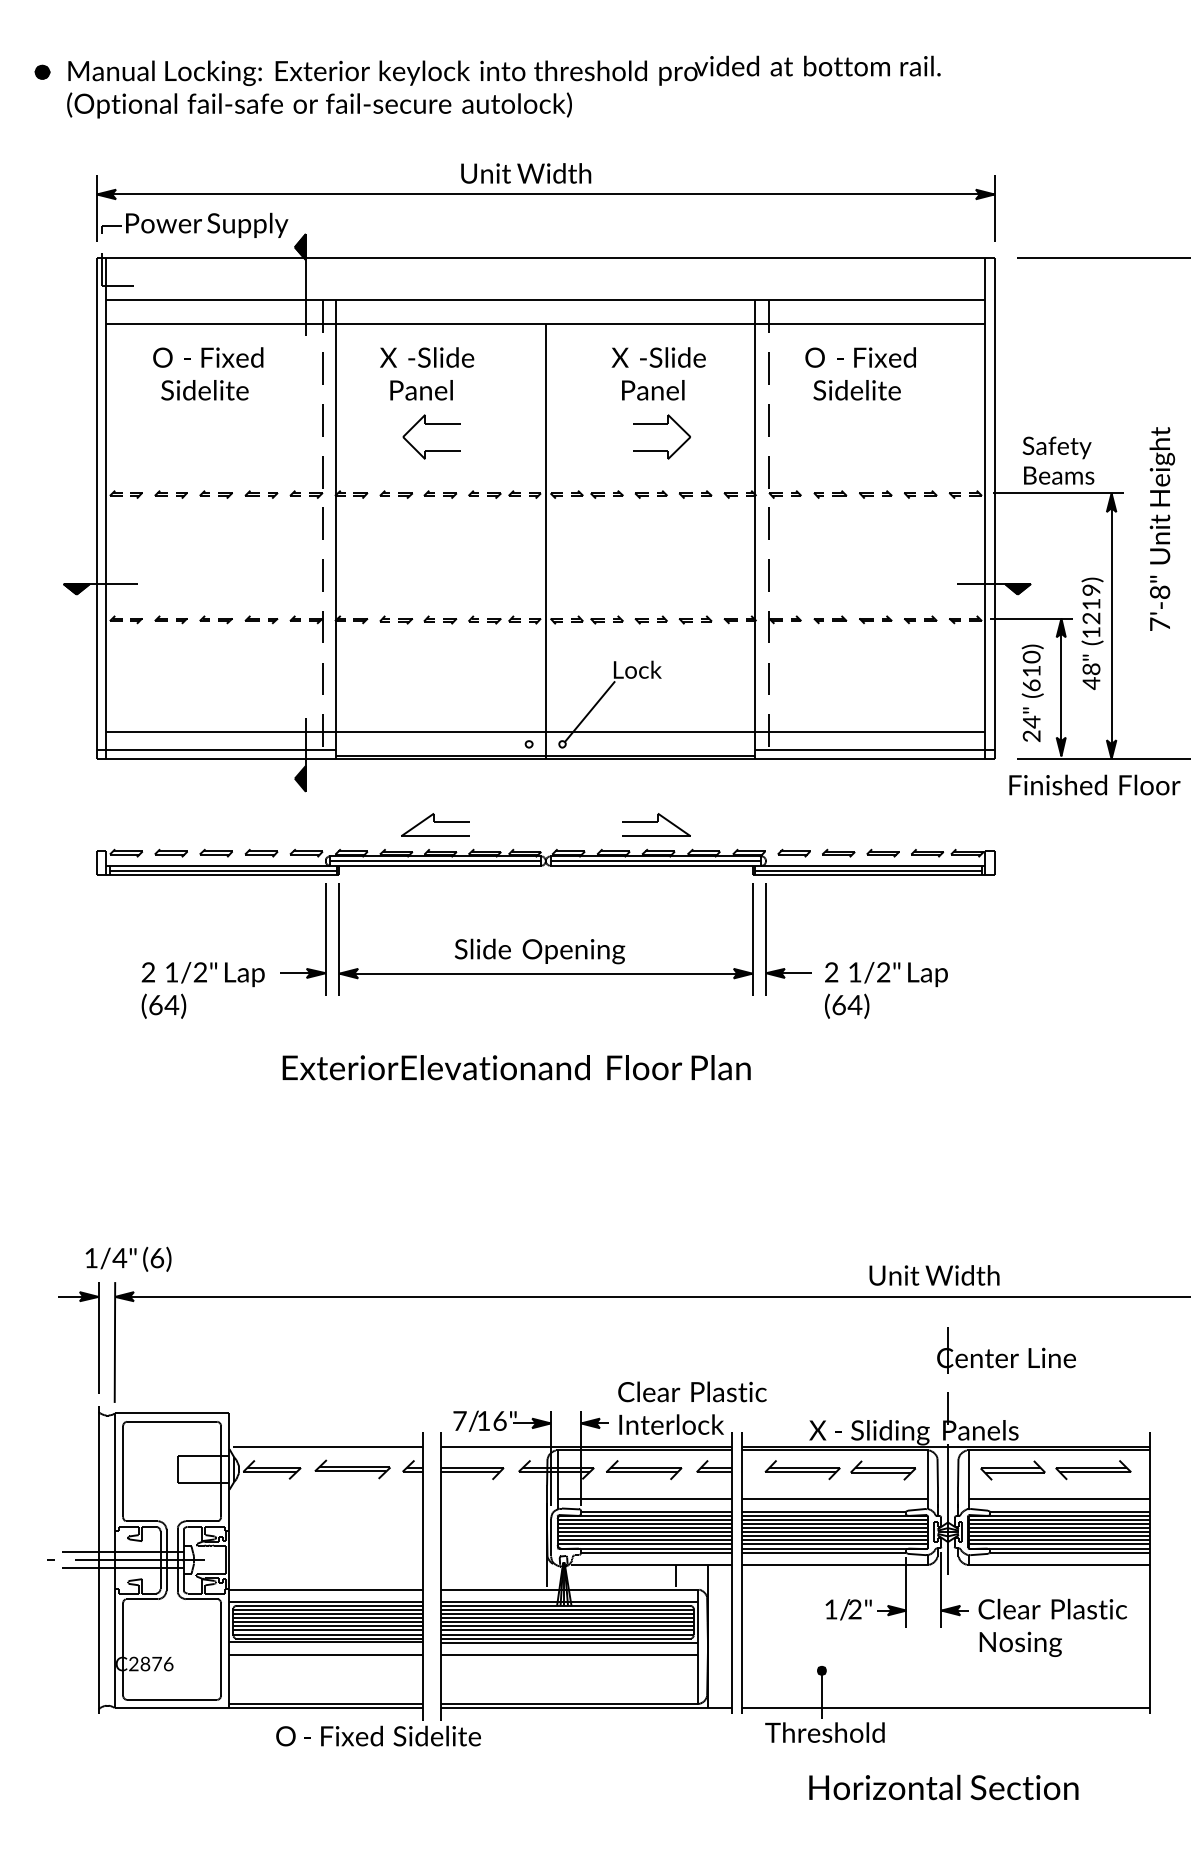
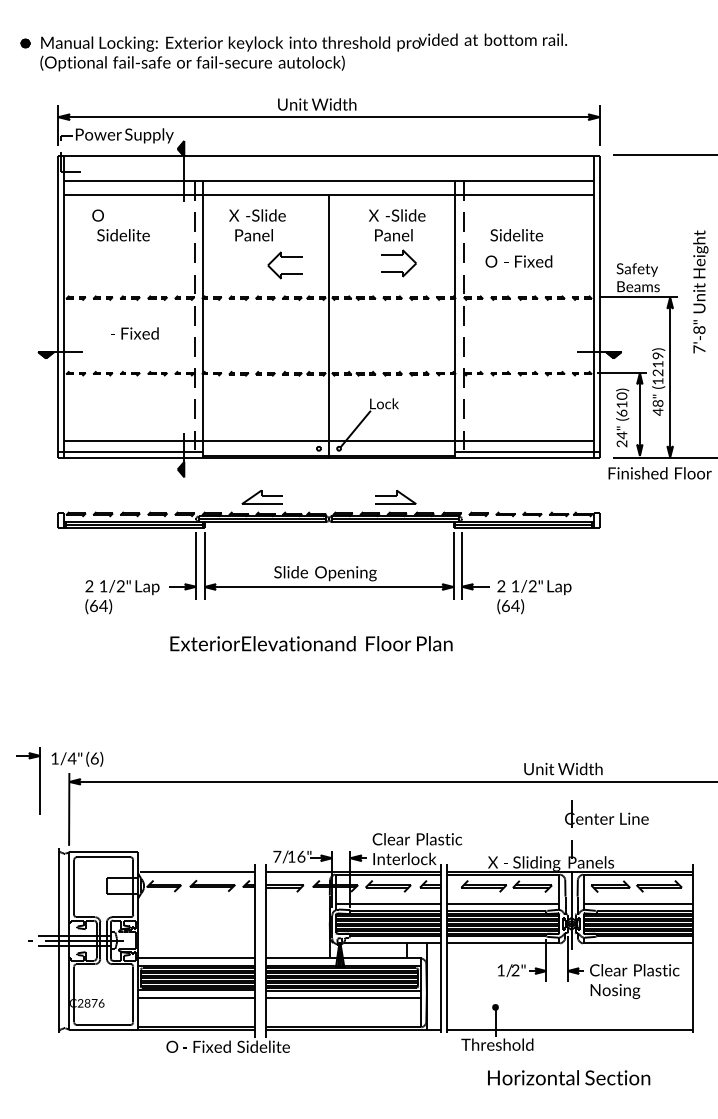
text: (223, 357) -> (134, 333), moved
text: (860, 357) -> (518, 261), moved
part: (430, 423) -> (284, 257), moved
text: (1161, 528) -> (700, 291), moved
part: (97, 1337) -> (39, 780), moved

